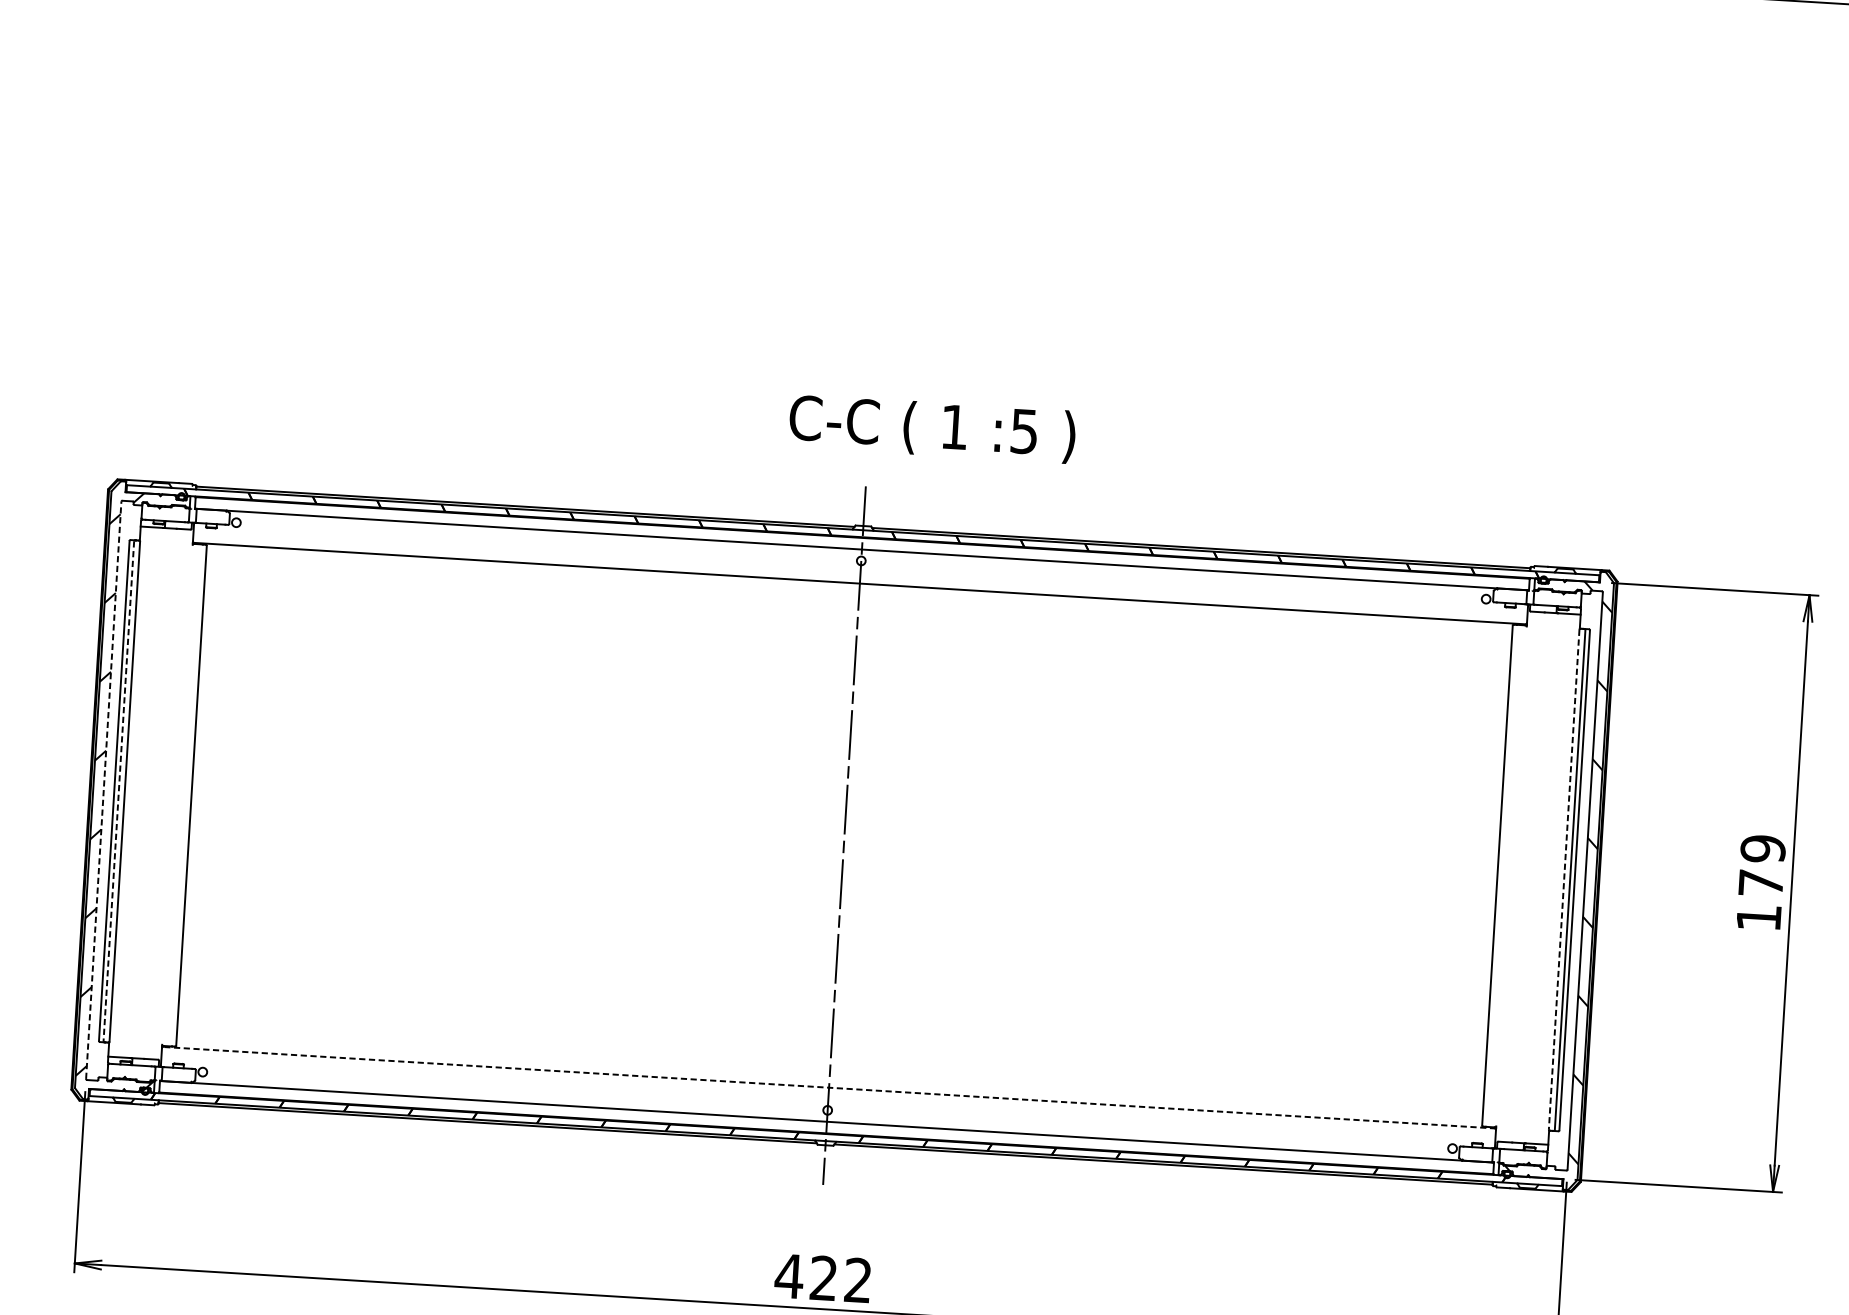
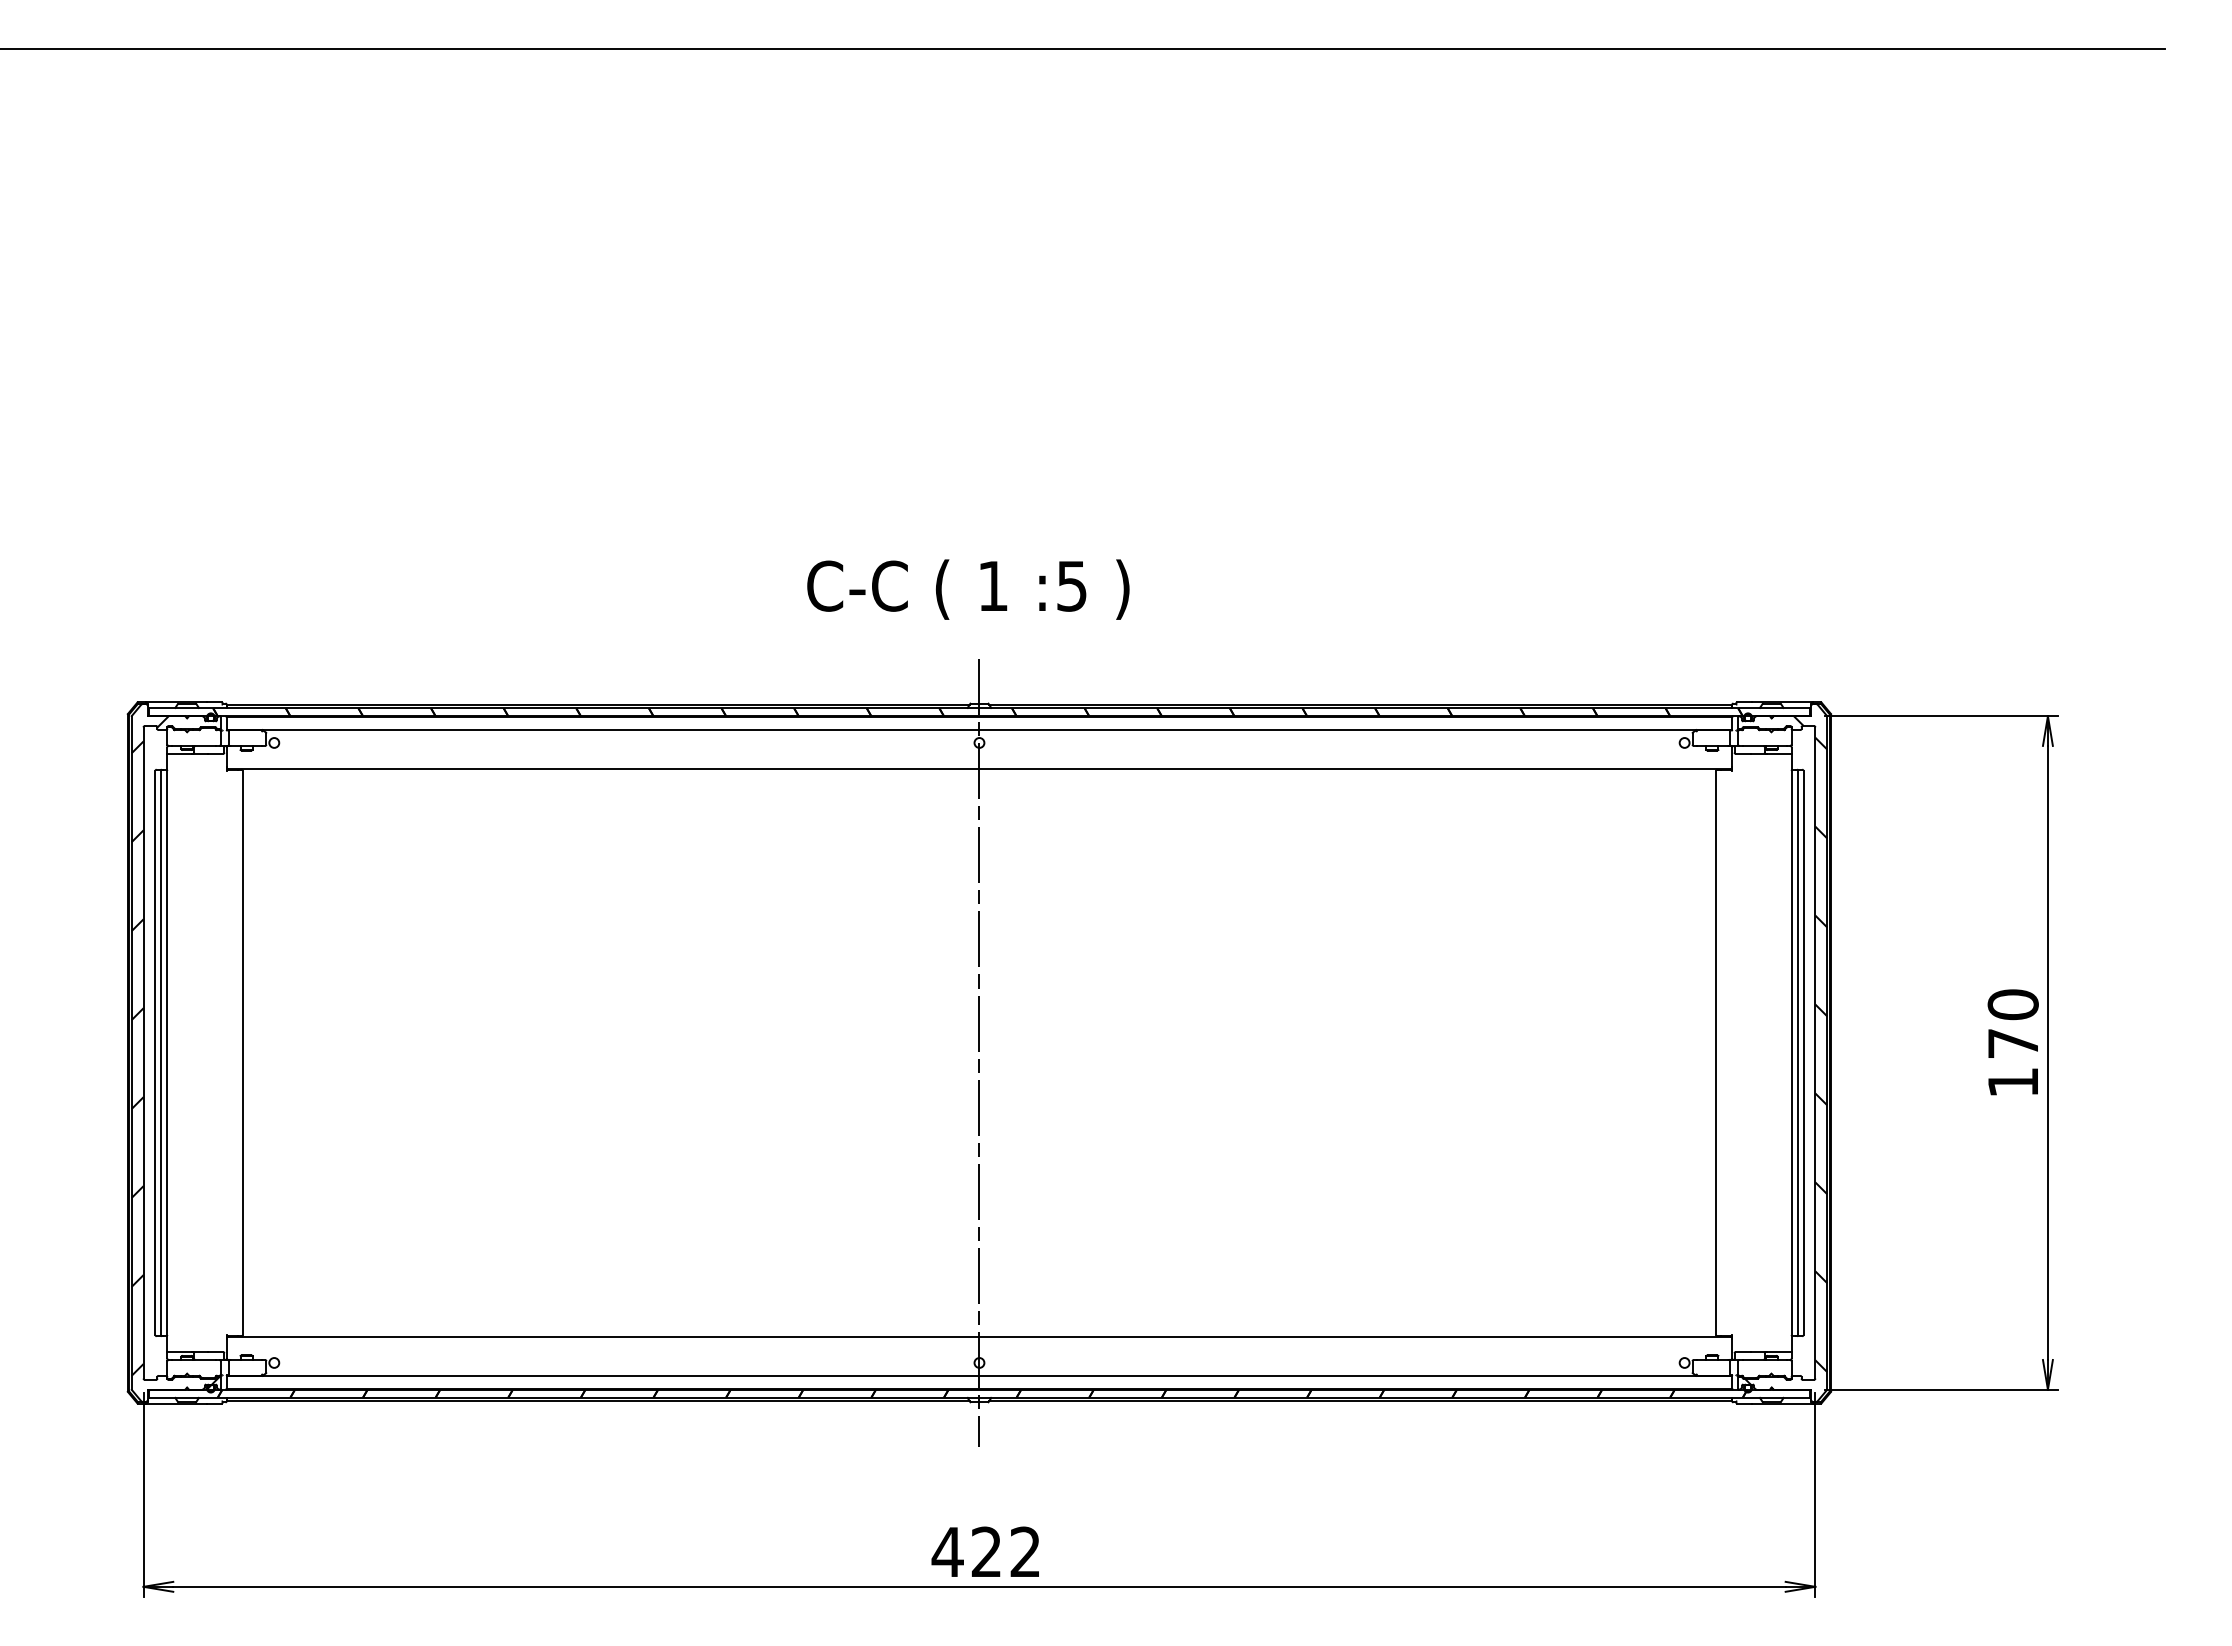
text: (932, 428) -> (968, 589), moved
line: (103, 789) -> (143, 1052), dashed -> solid
line: (118, 791) -> (160, 1053), dashed -> solid
text: (1762, 848) -> (2012, 1004), 179 -> 170
line: (1564, 880) -> (1791, 1053), dashed -> solid
line: (829, 1087) -> (979, 1337), dashed -> solid

